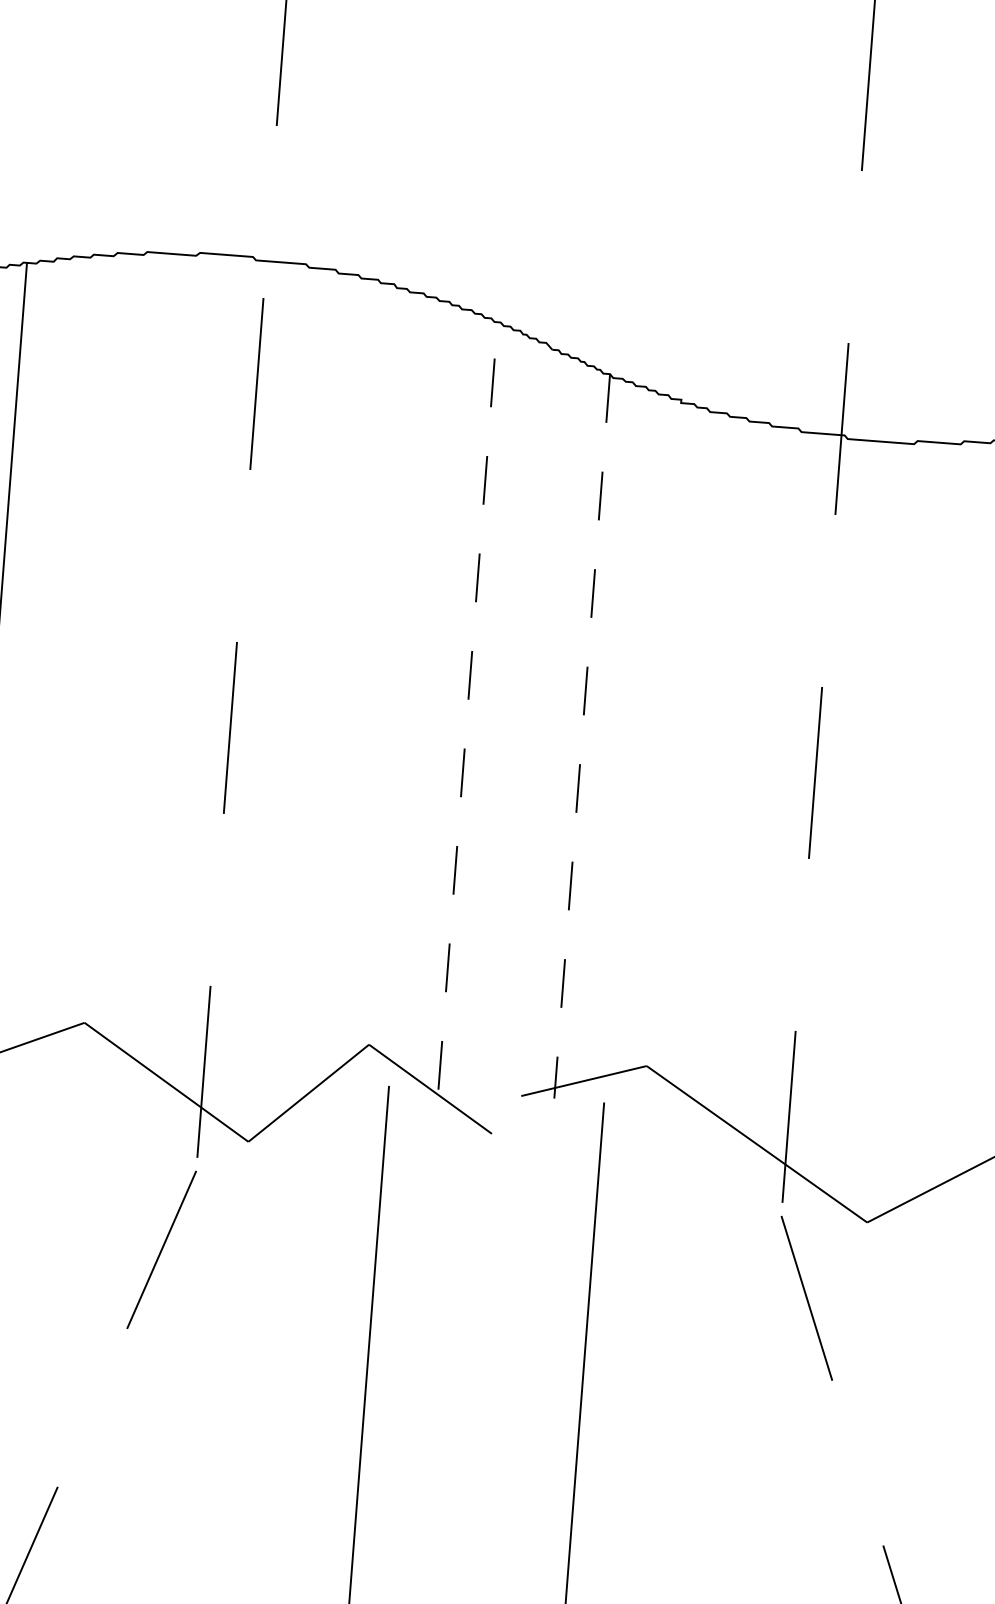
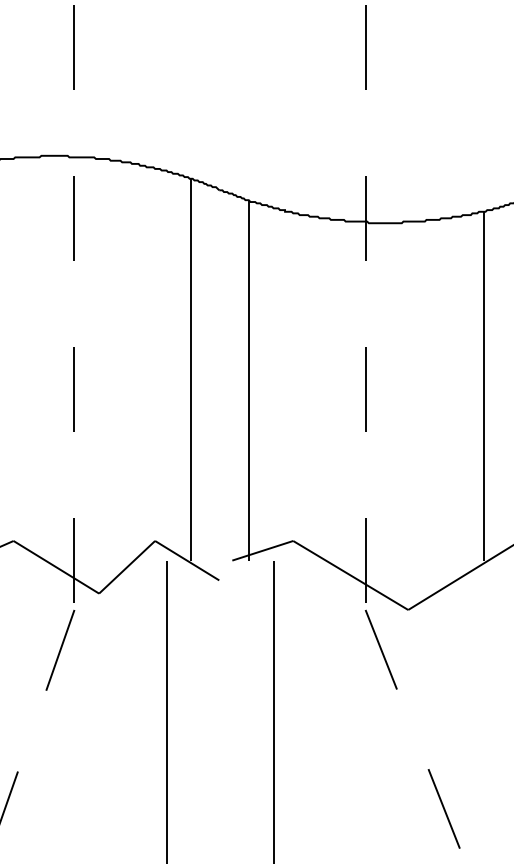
line: (468, 705) -> (191, 369), dashed -> solid
line: (581, 736) -> (248, 380), dashed -> solid

